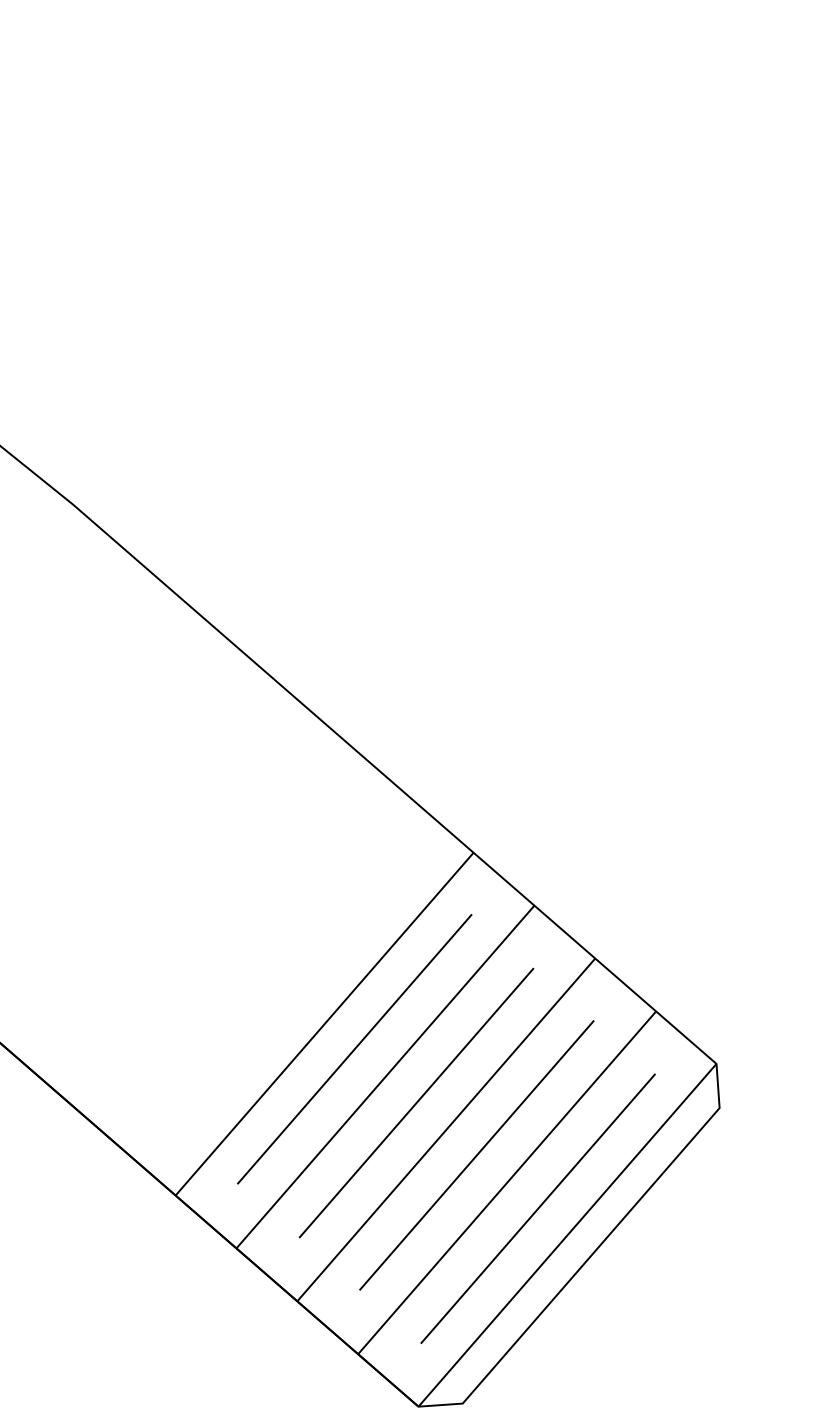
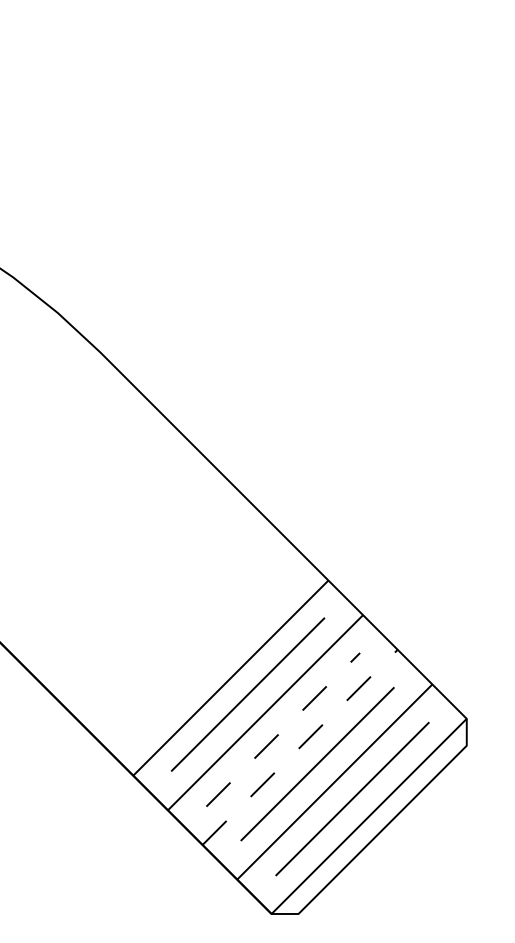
line: (416, 1102) -> (283, 729), solid -> dashed
line: (446, 1130) -> (300, 747), solid -> dashed

